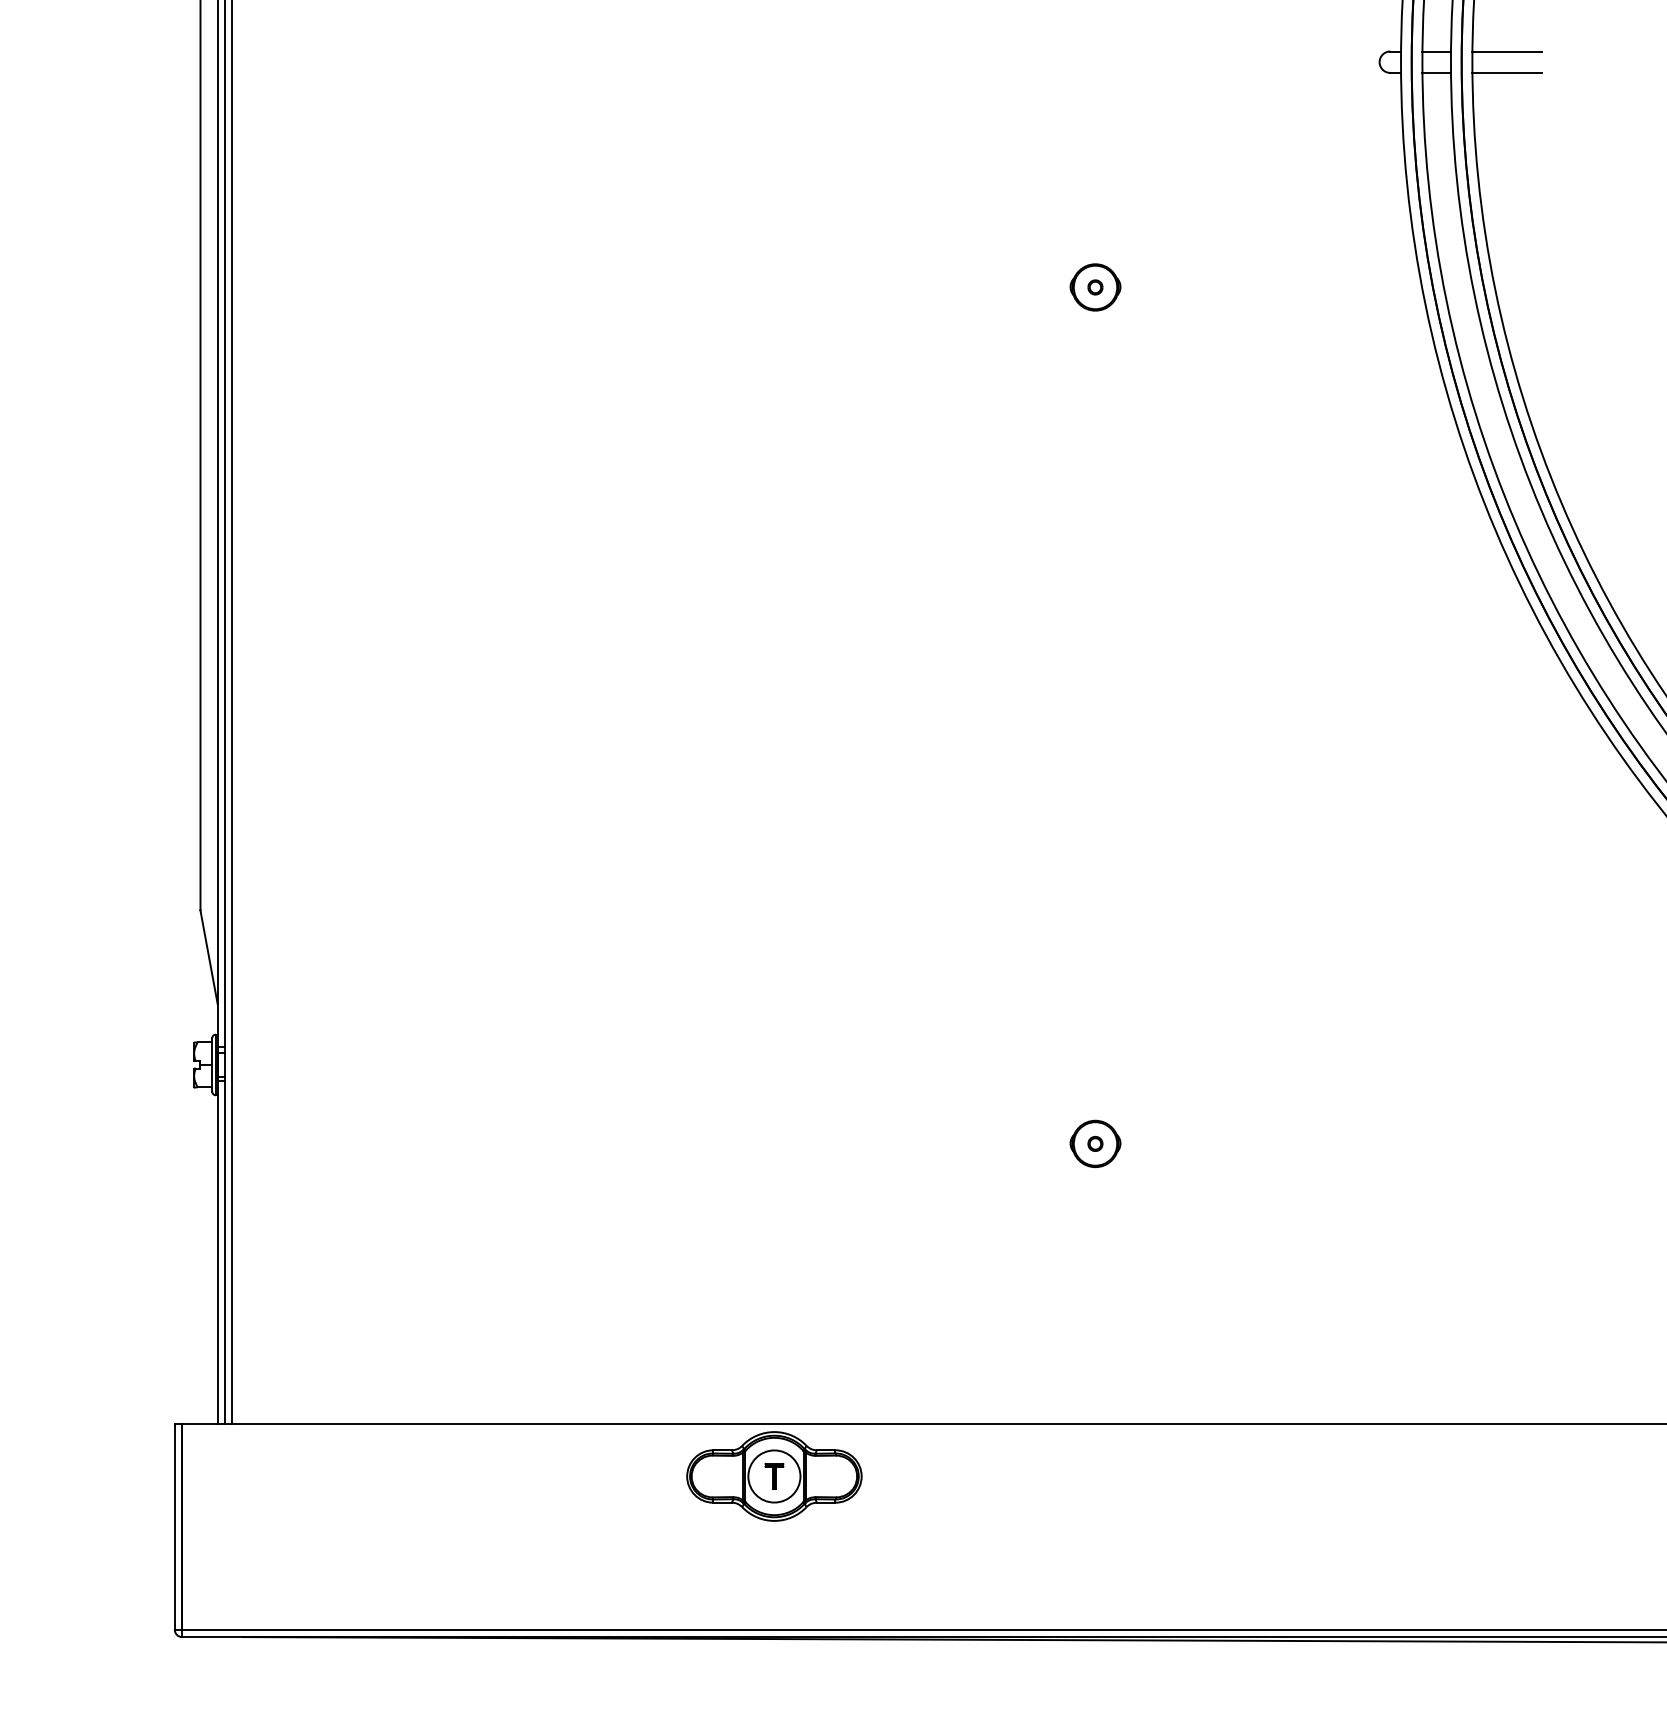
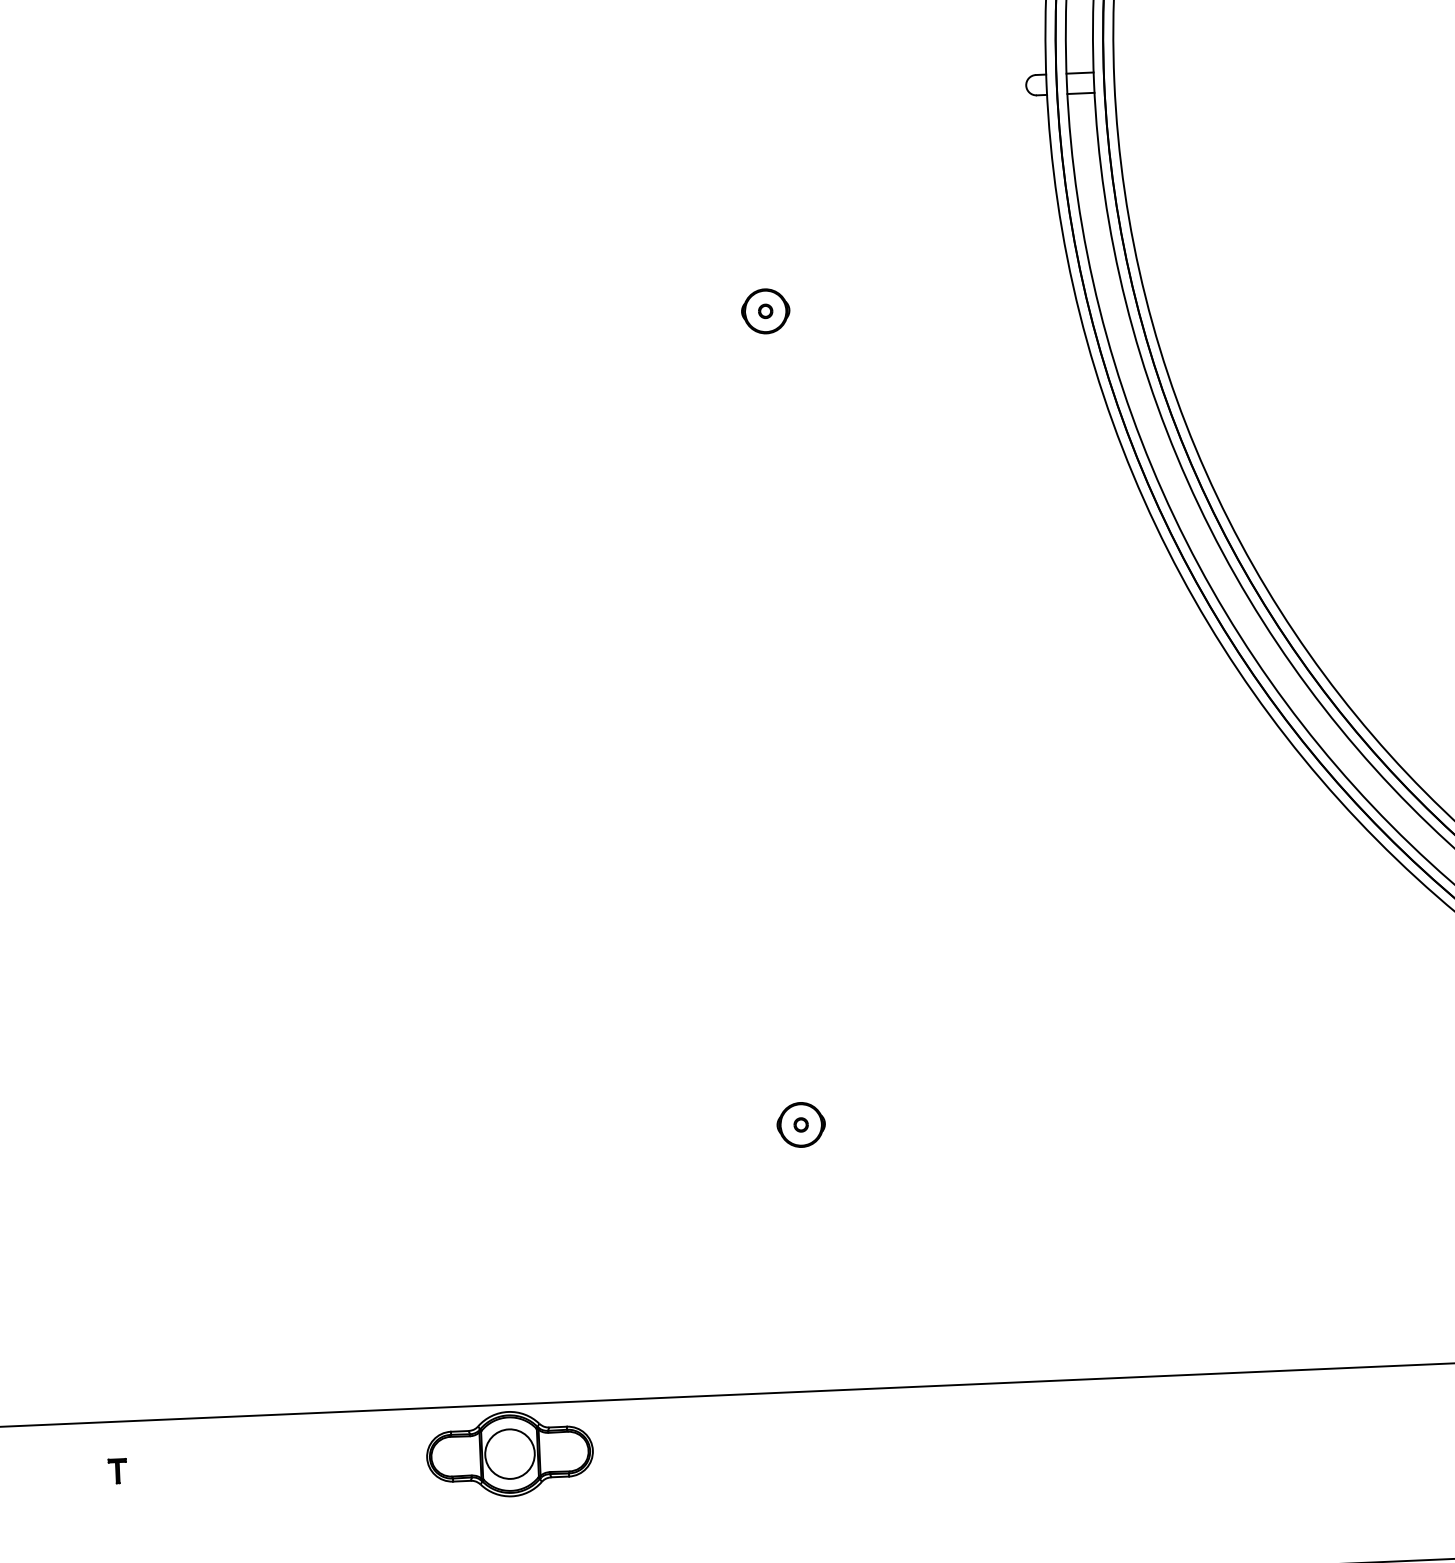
line: (1507, 51) -> (1147, 70), removed
line: (1507, 72) -> (1148, 90), removed
part: (774, 1475) -> (117, 1470), moved

